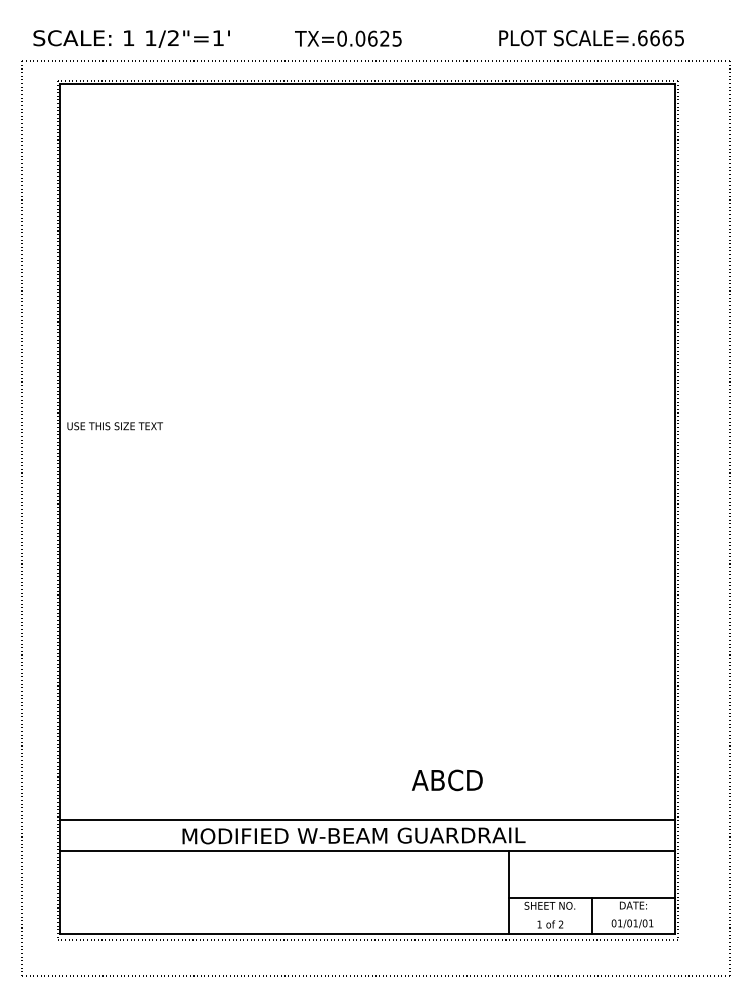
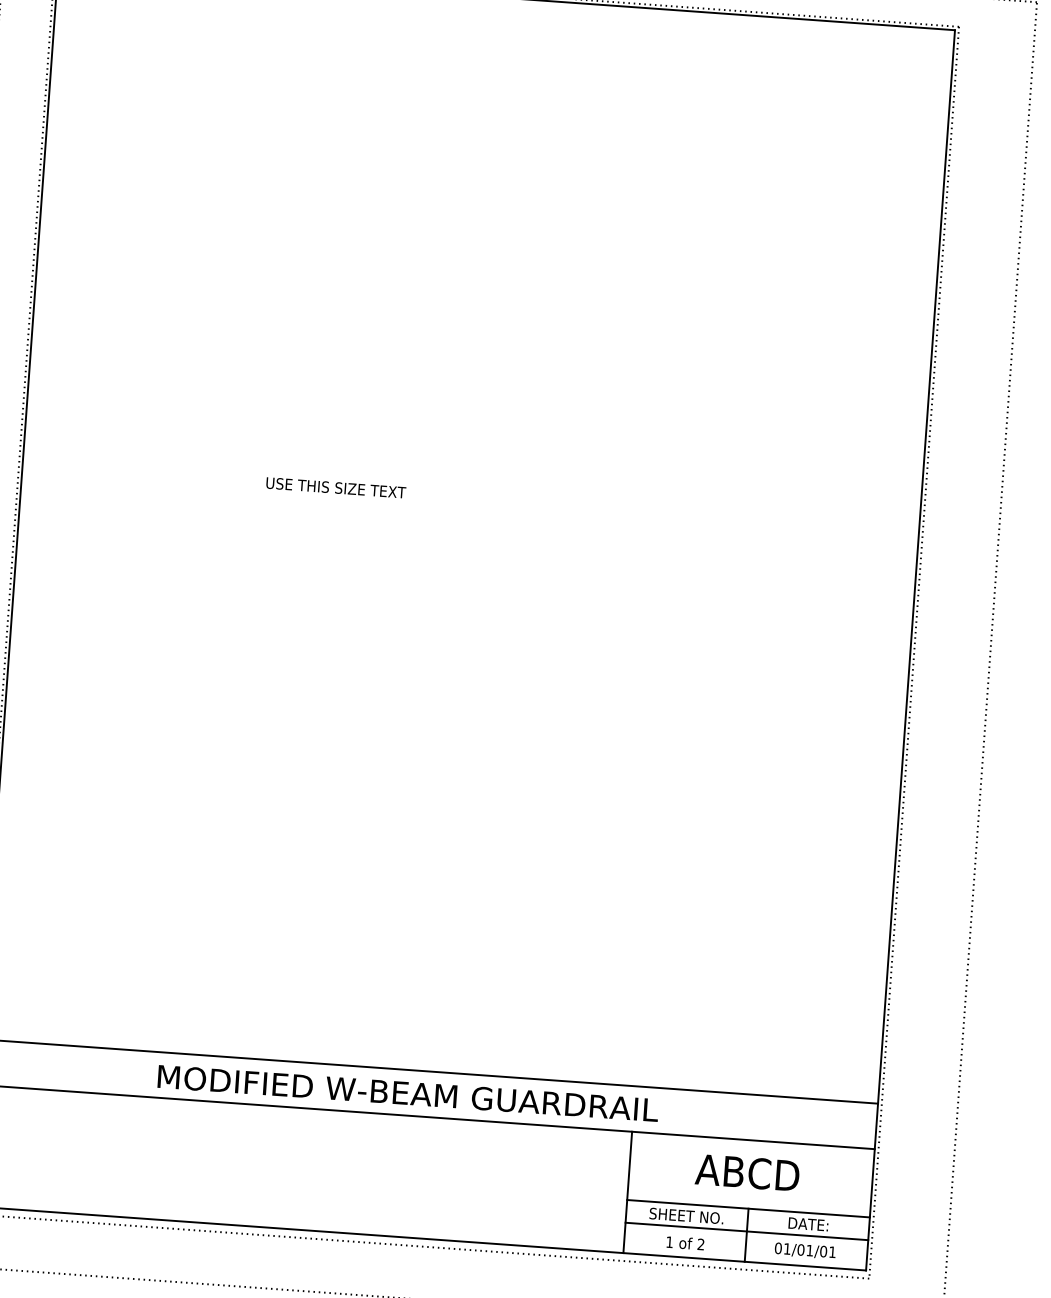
text: (114, 426) -> (335, 488), moved
text: (446, 780) -> (746, 1172), moved
line: (591, 913) -> (746, 1231), added

